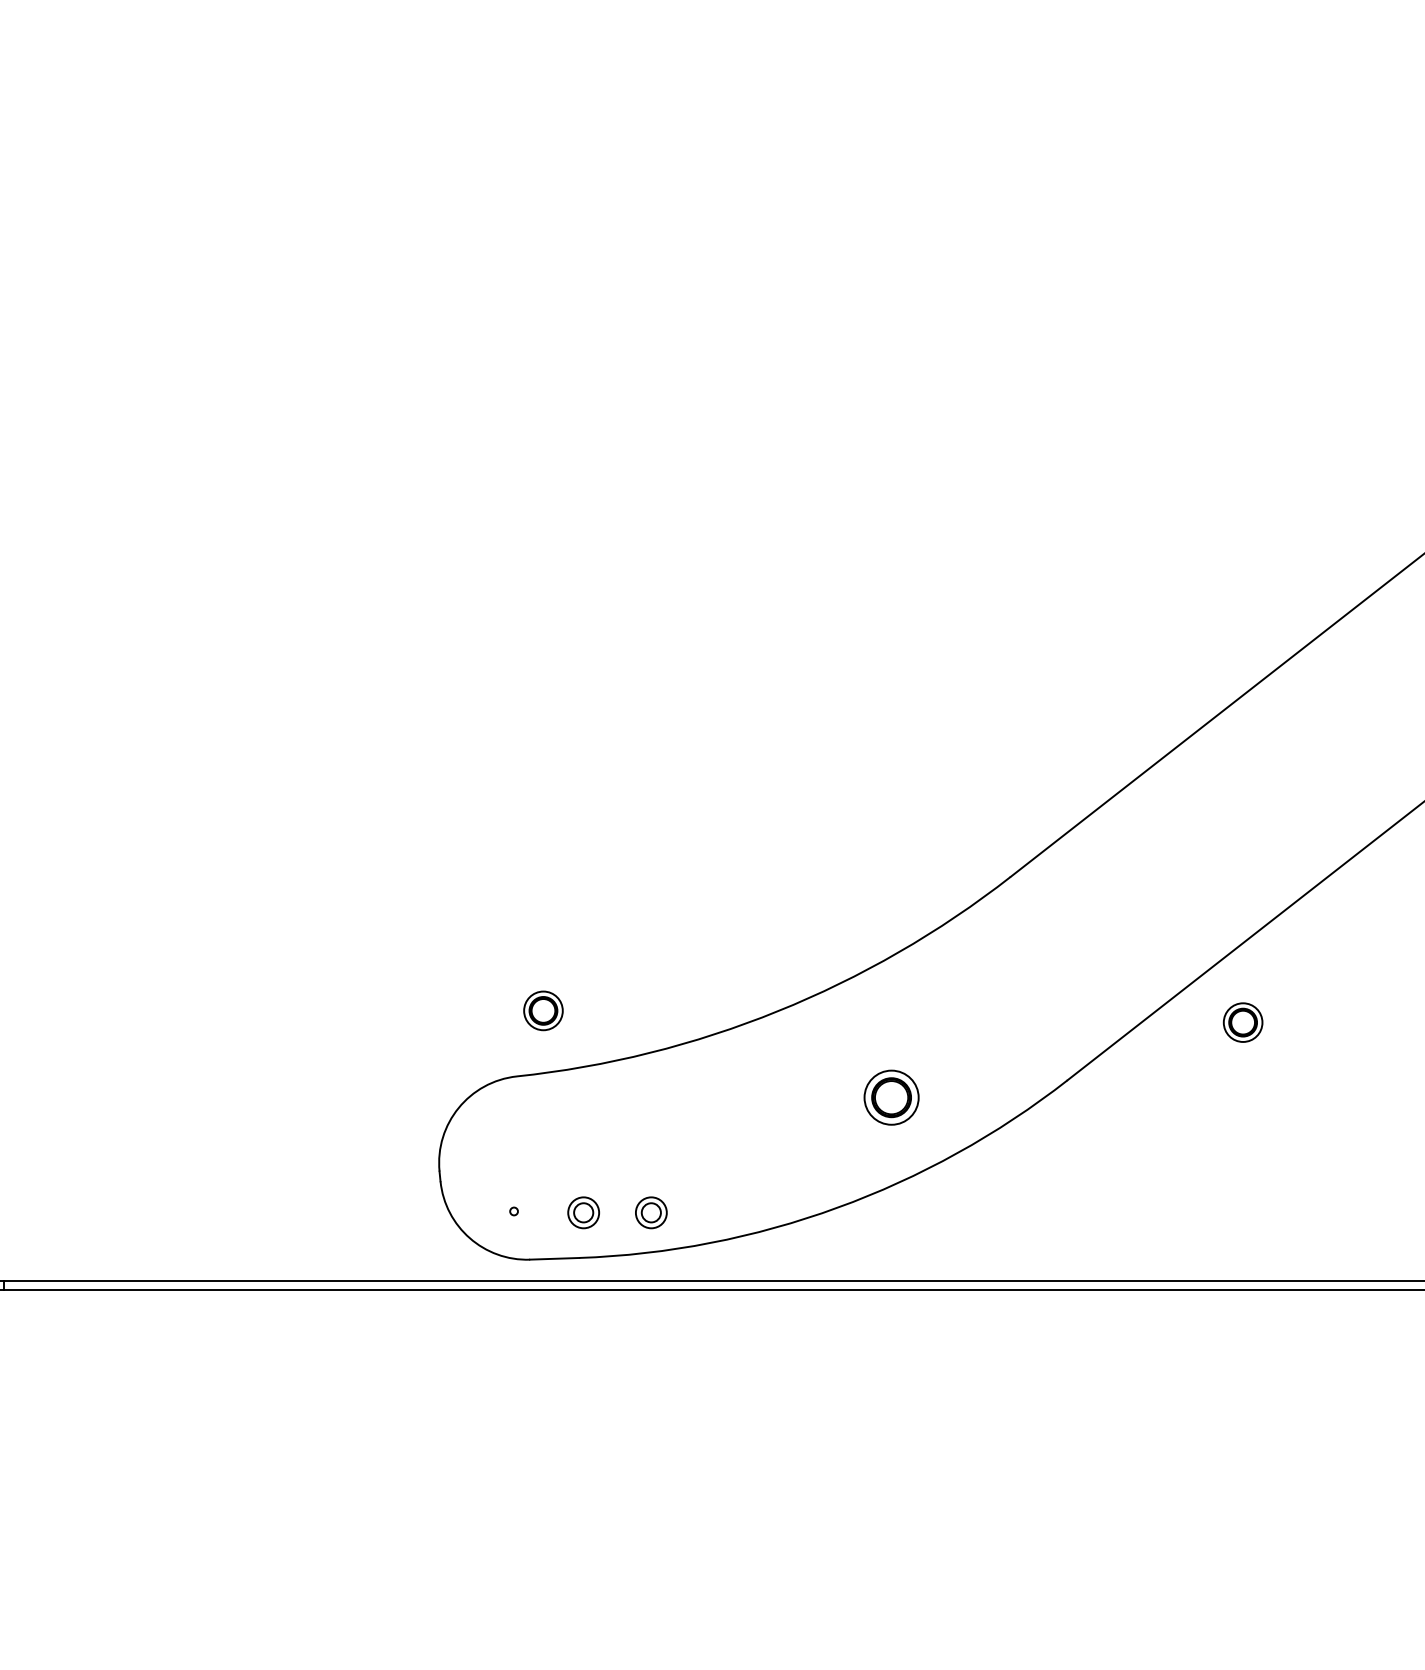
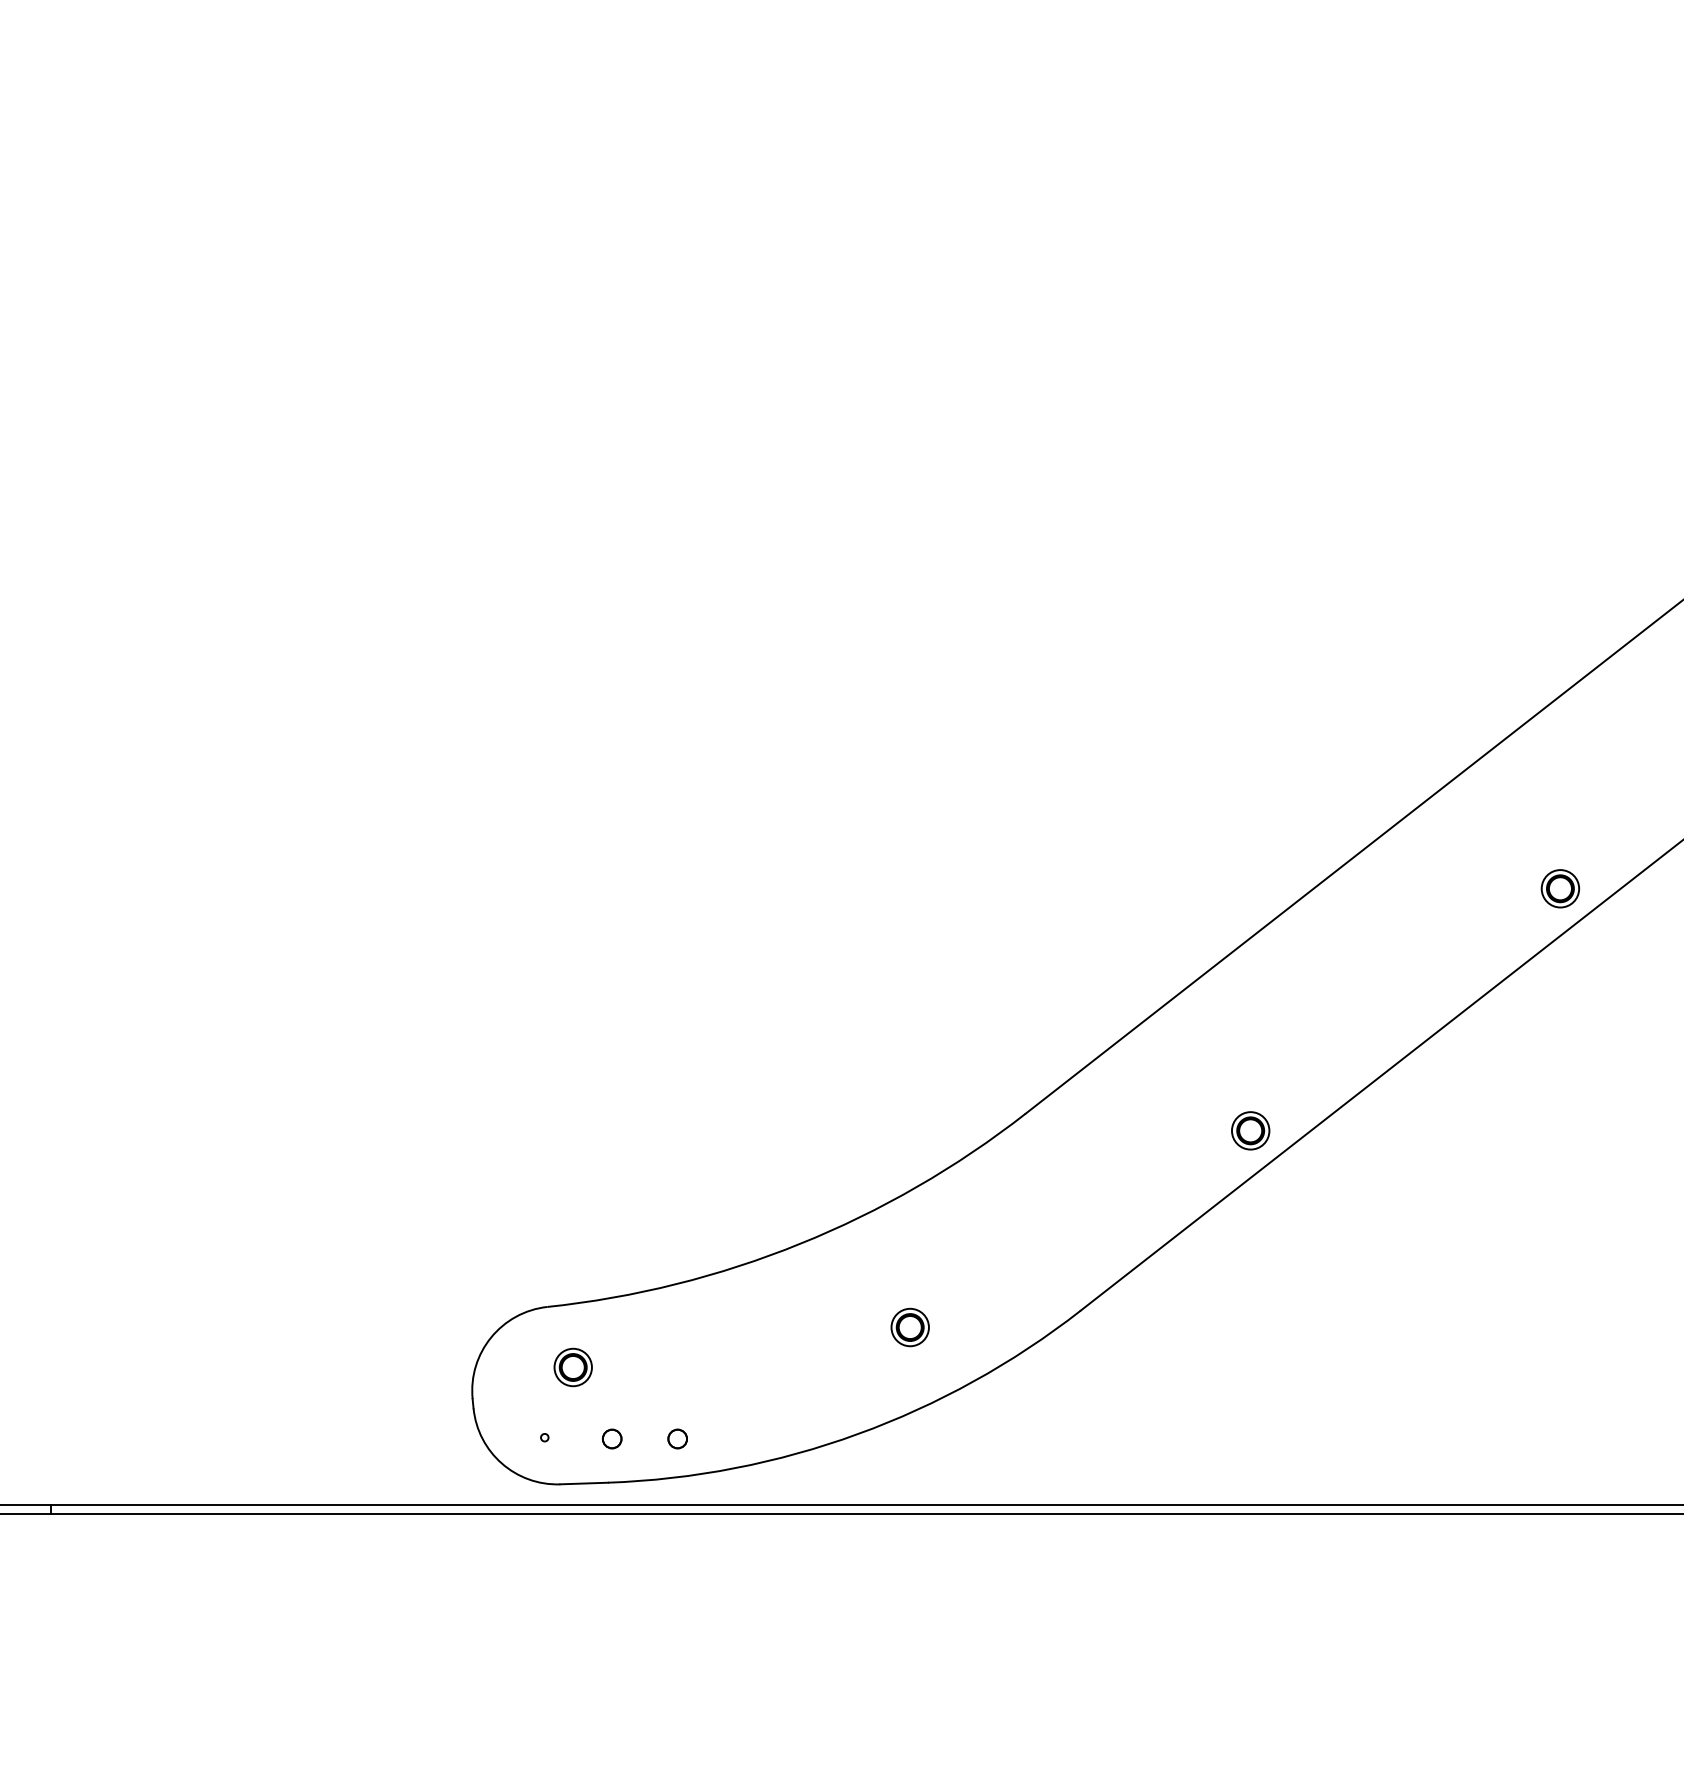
part: (542, 1010) -> (572, 1367), moved
part: (1242, 1022) -> (1250, 1130), moved
part: (890, 1097) -> (909, 1327), size x0.71
circle: (582, 1212) -> (611, 1438), size x0.62
circle: (651, 1212) -> (677, 1438), size x0.62

